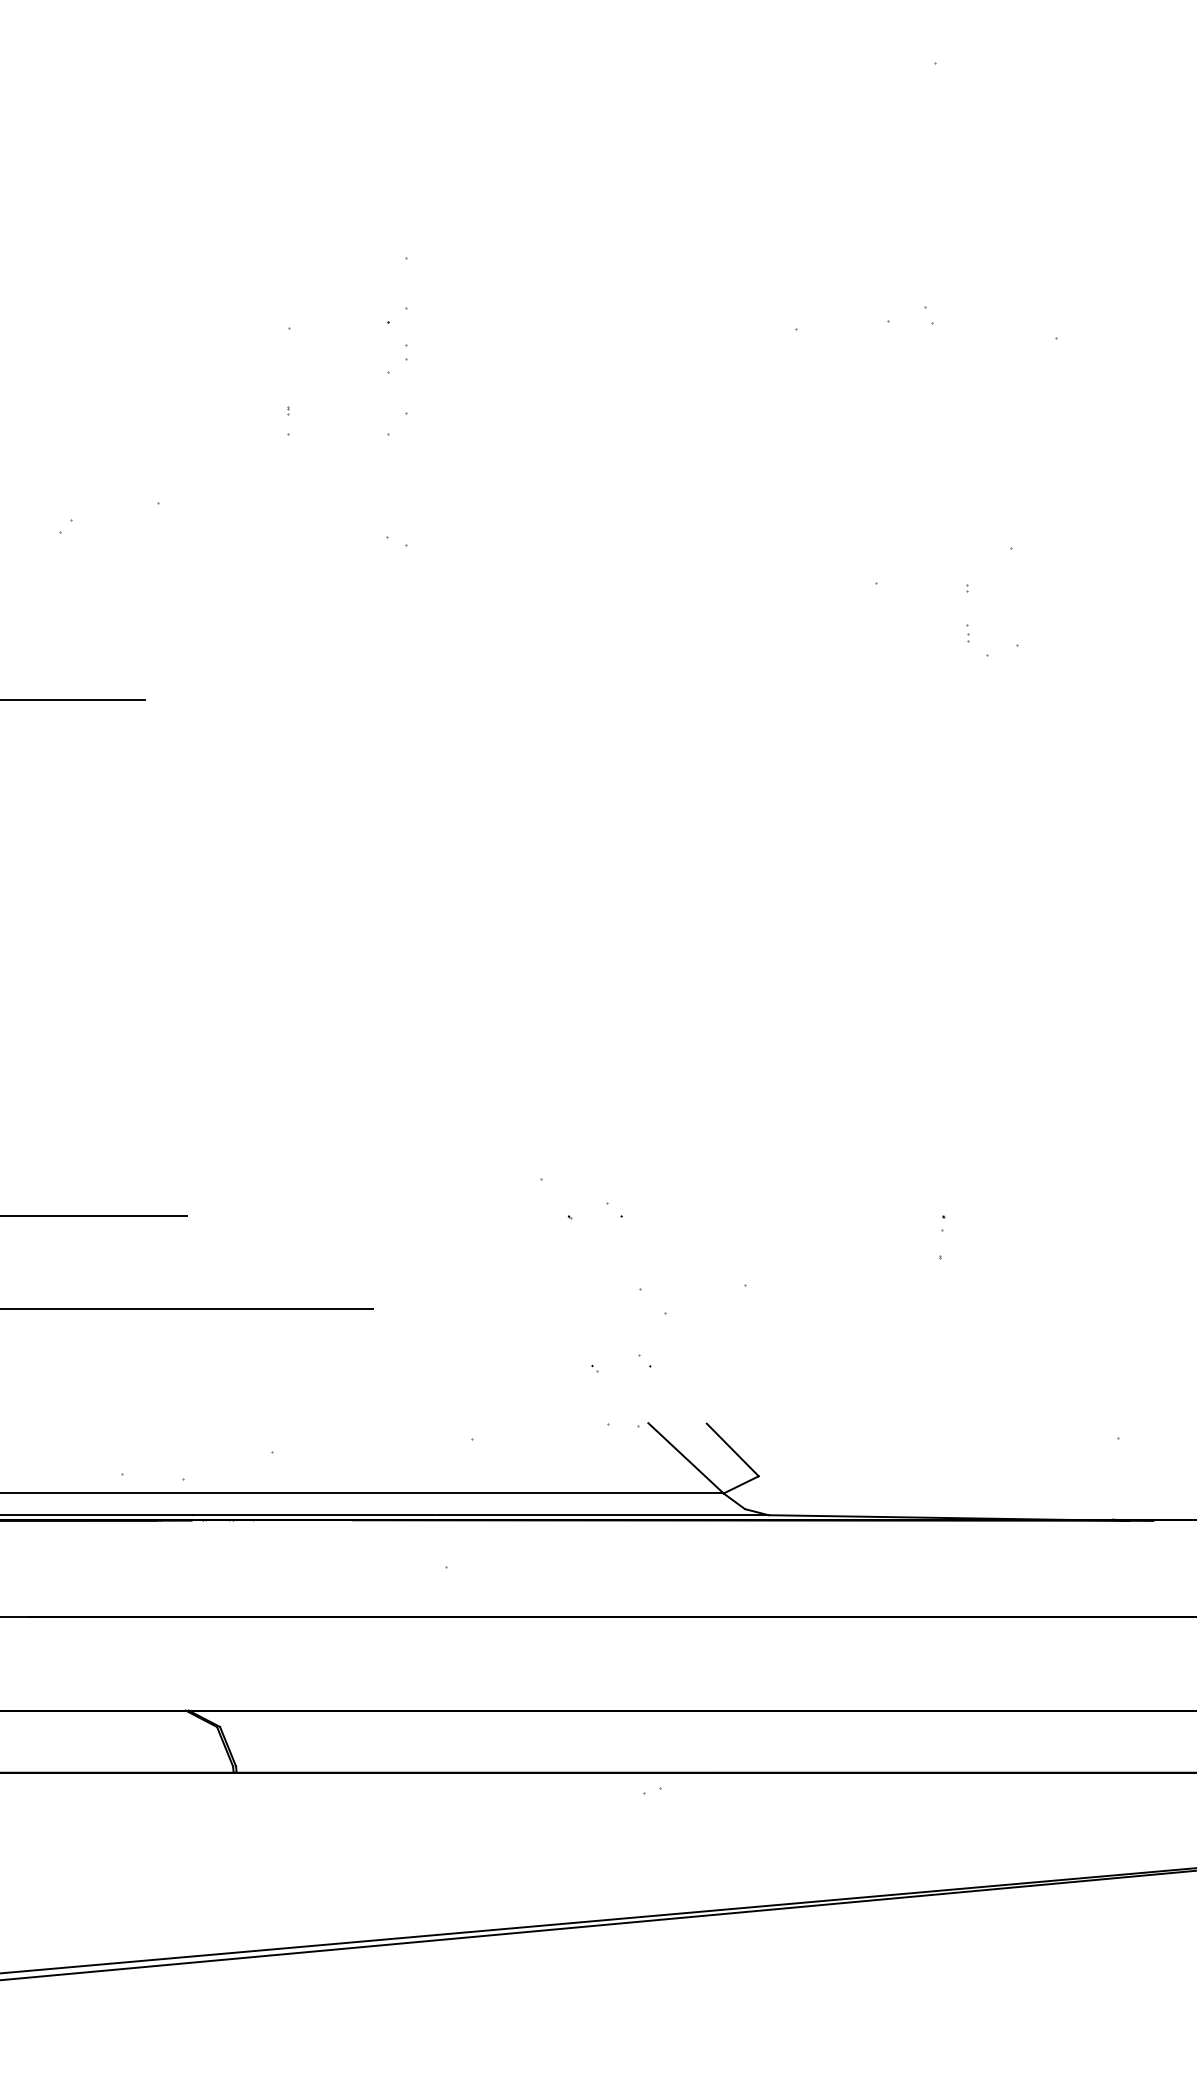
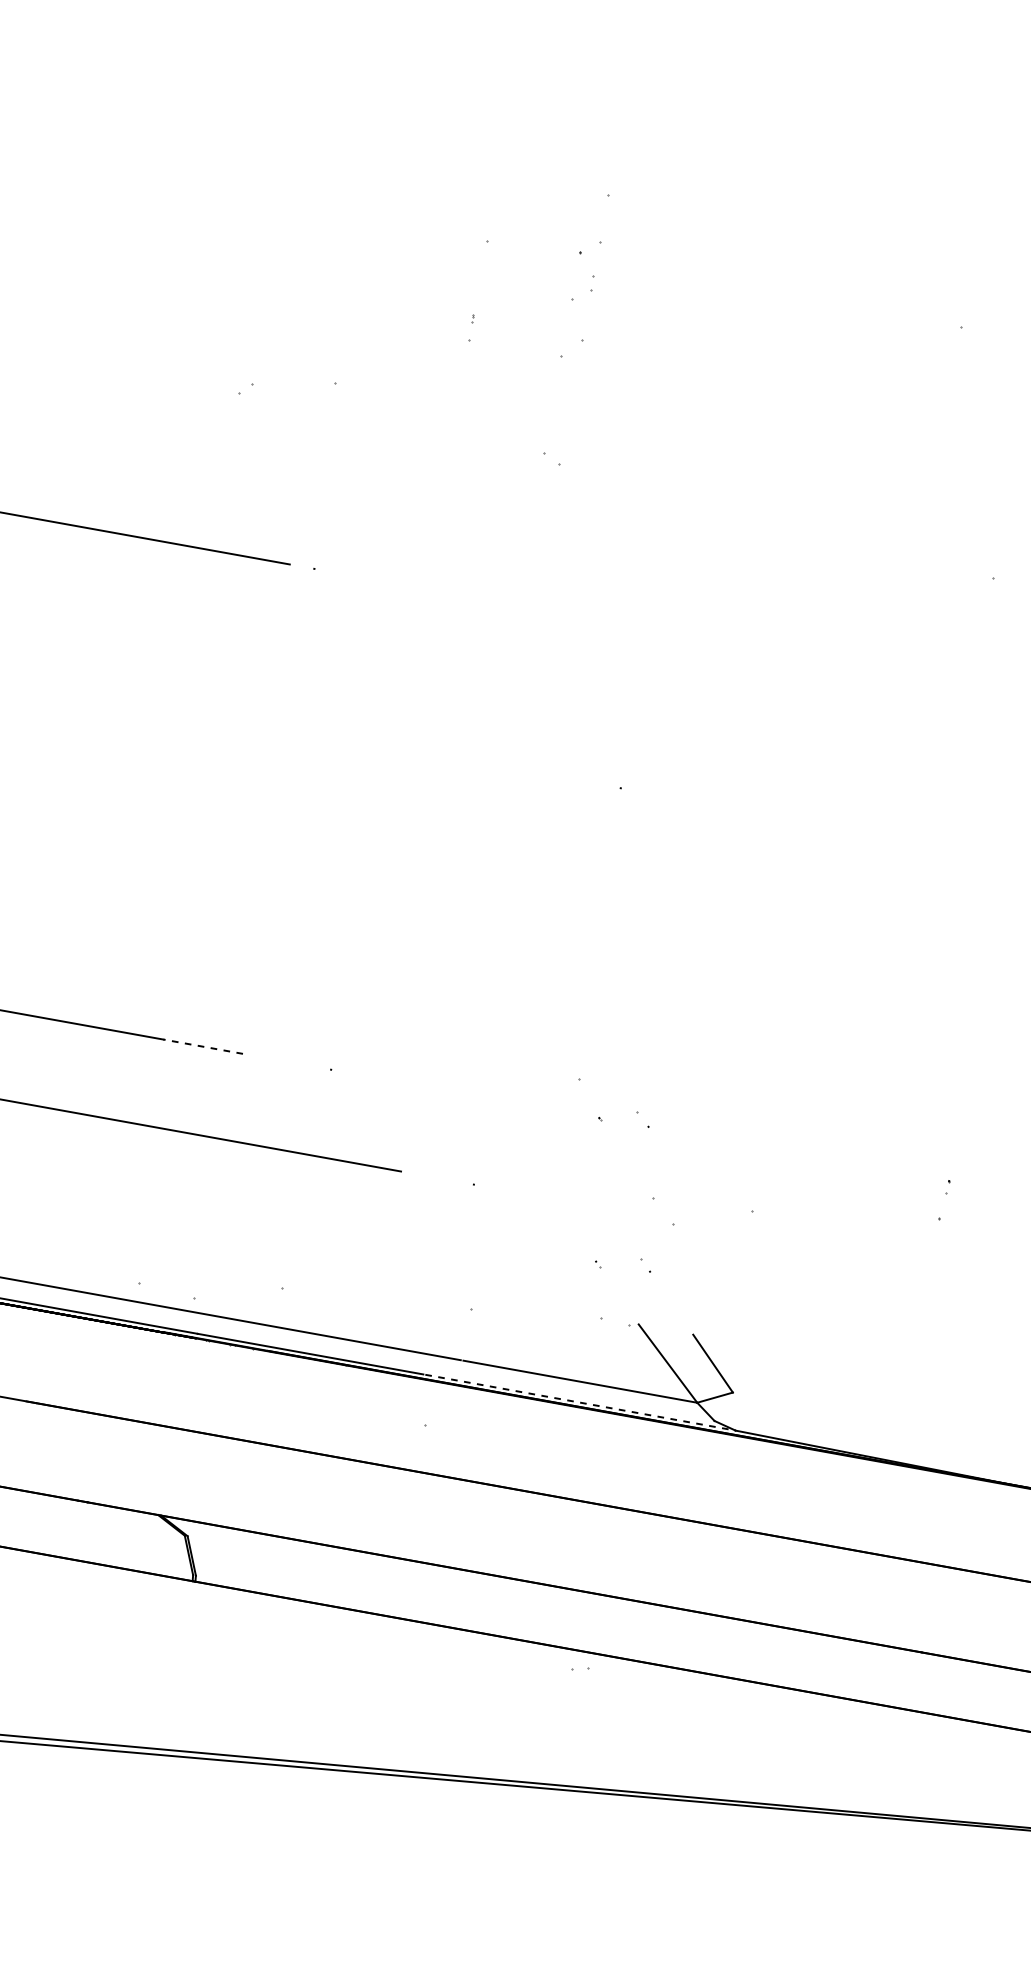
line: (144, 1216) -> (202, 1046), solid -> dashed
line: (603, 1515) -> (581, 1403), solid -> dashed

